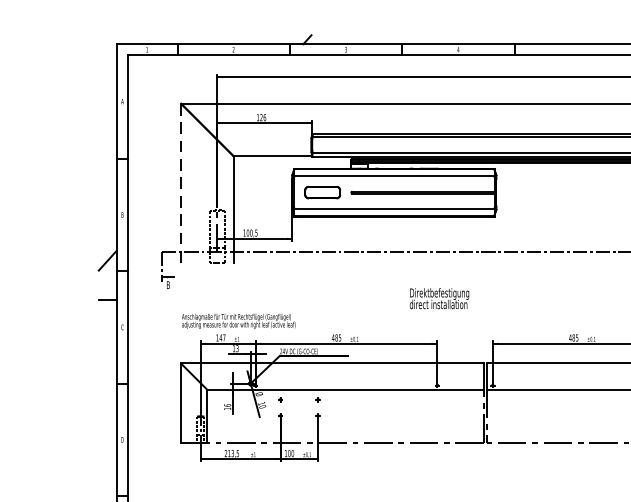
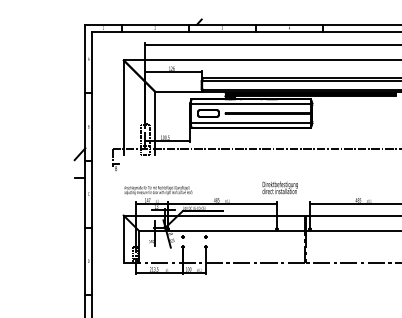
line: (180, 184) -> (123, 108), dashed -> solid
text: (438, 297) -> (279, 187), moved

